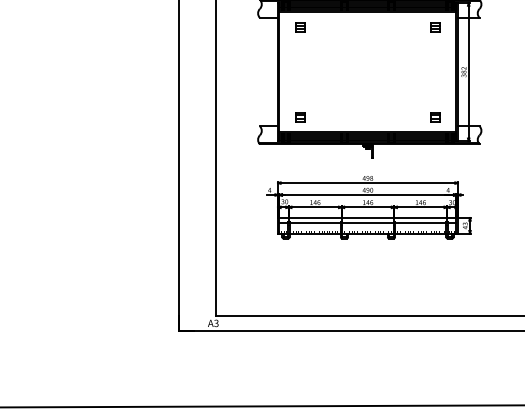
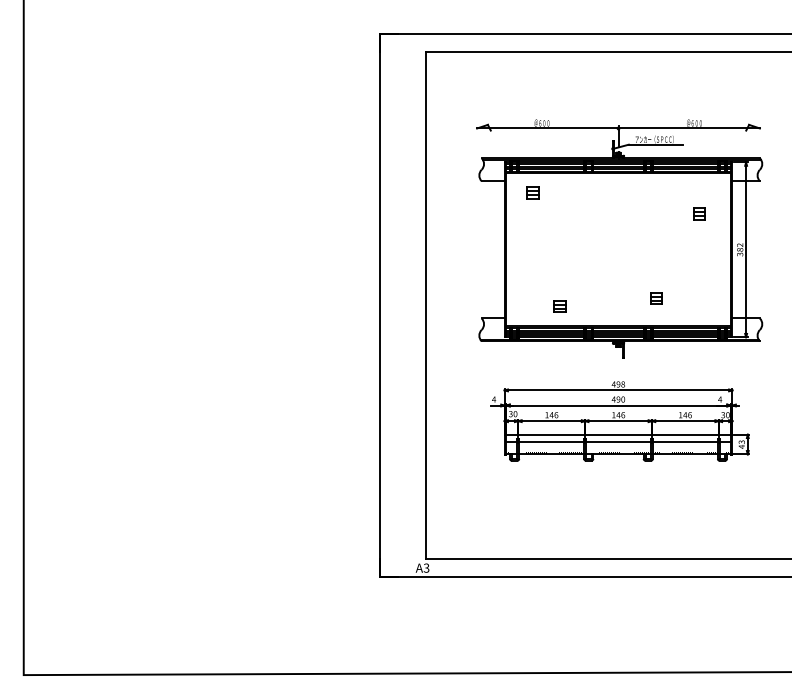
part: (435, 26) -> (699, 213), moved
part: (300, 116) -> (559, 306), moved
part: (435, 116) -> (656, 298), moved

